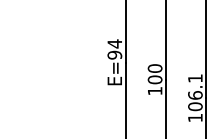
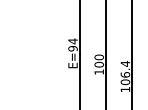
text: (195, 77) -> (125, 63), 106.1 -> 106.4

